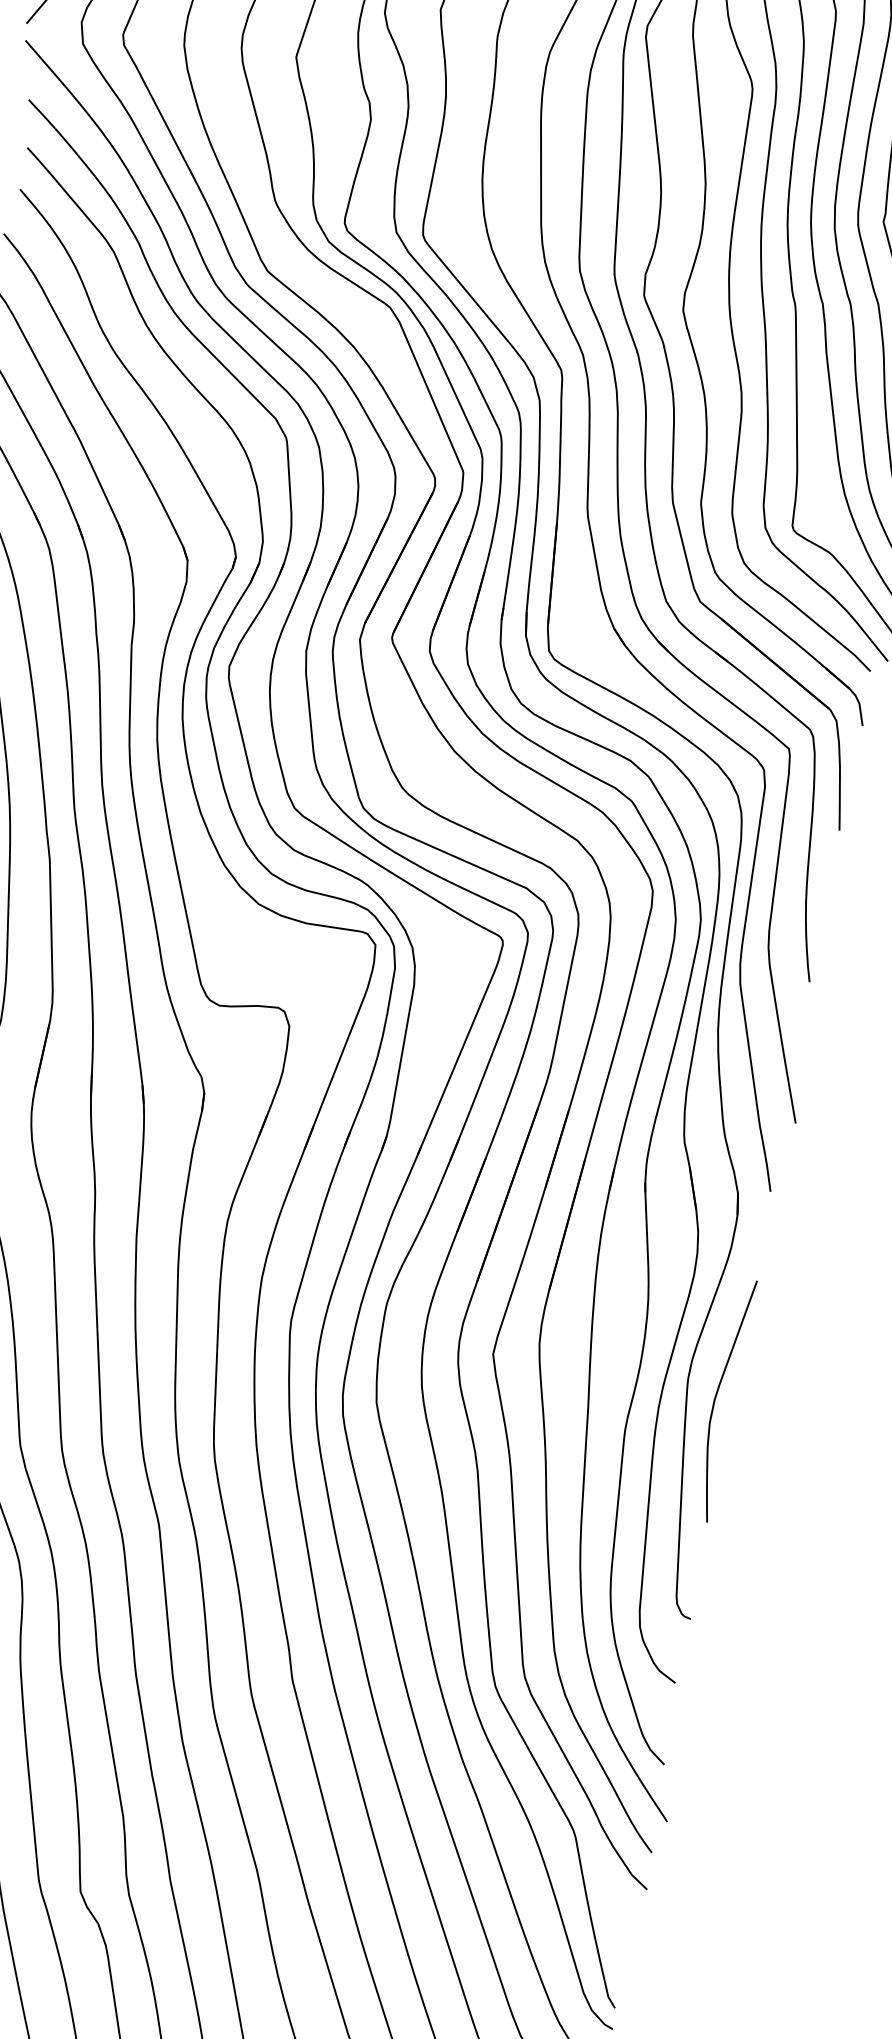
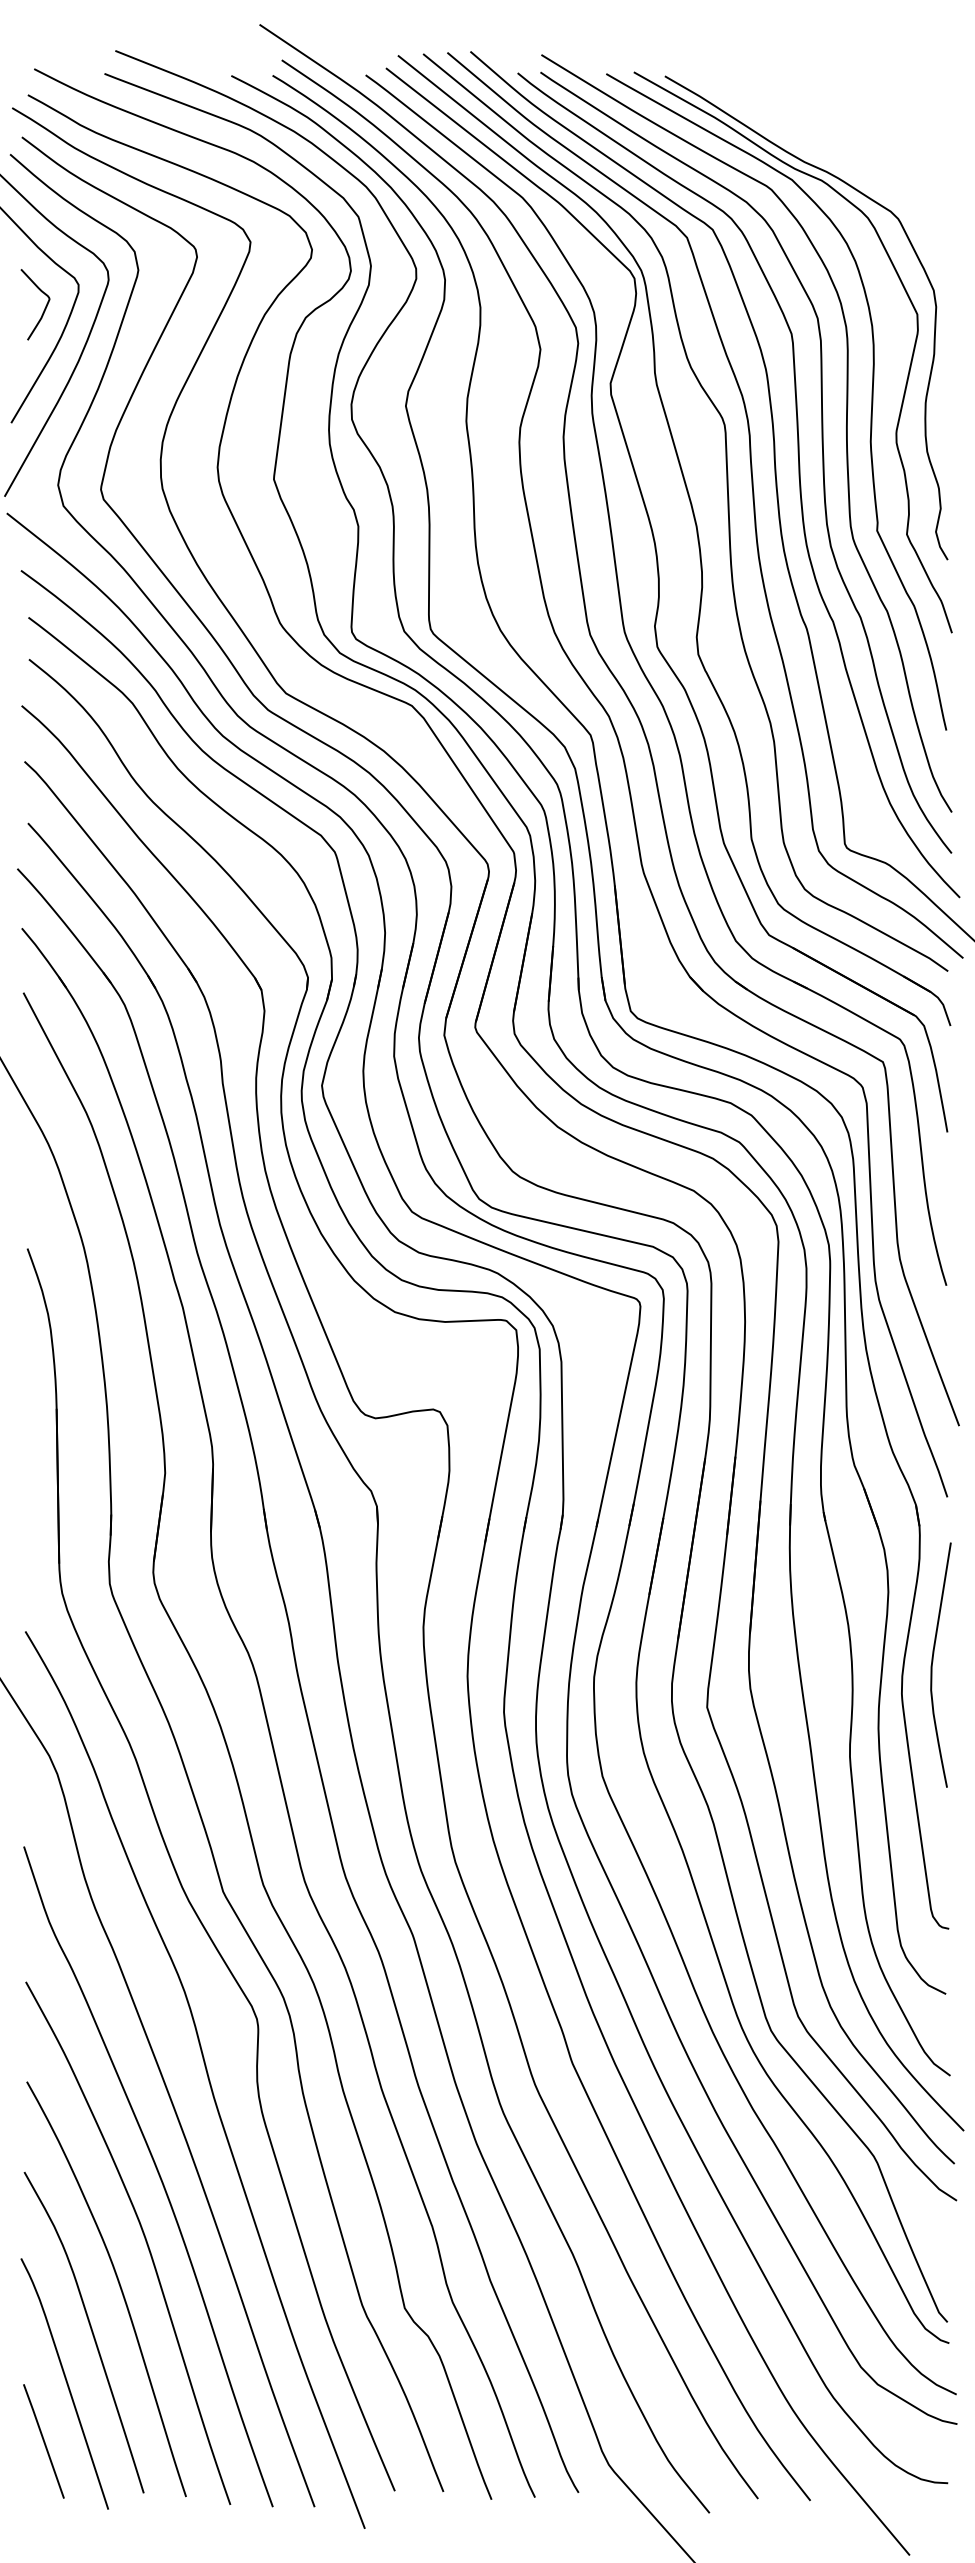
curve: (717, 1395) -> (933, 1661), moved

